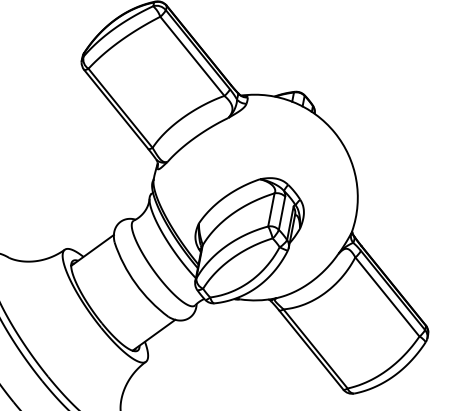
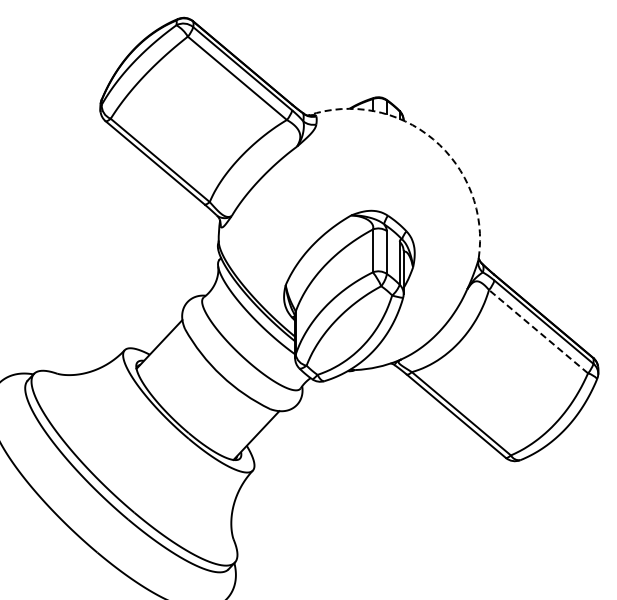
arc: (334, 132) -> (433, 139), solid -> dashed
line: (387, 296) -> (538, 331), solid -> dashed

